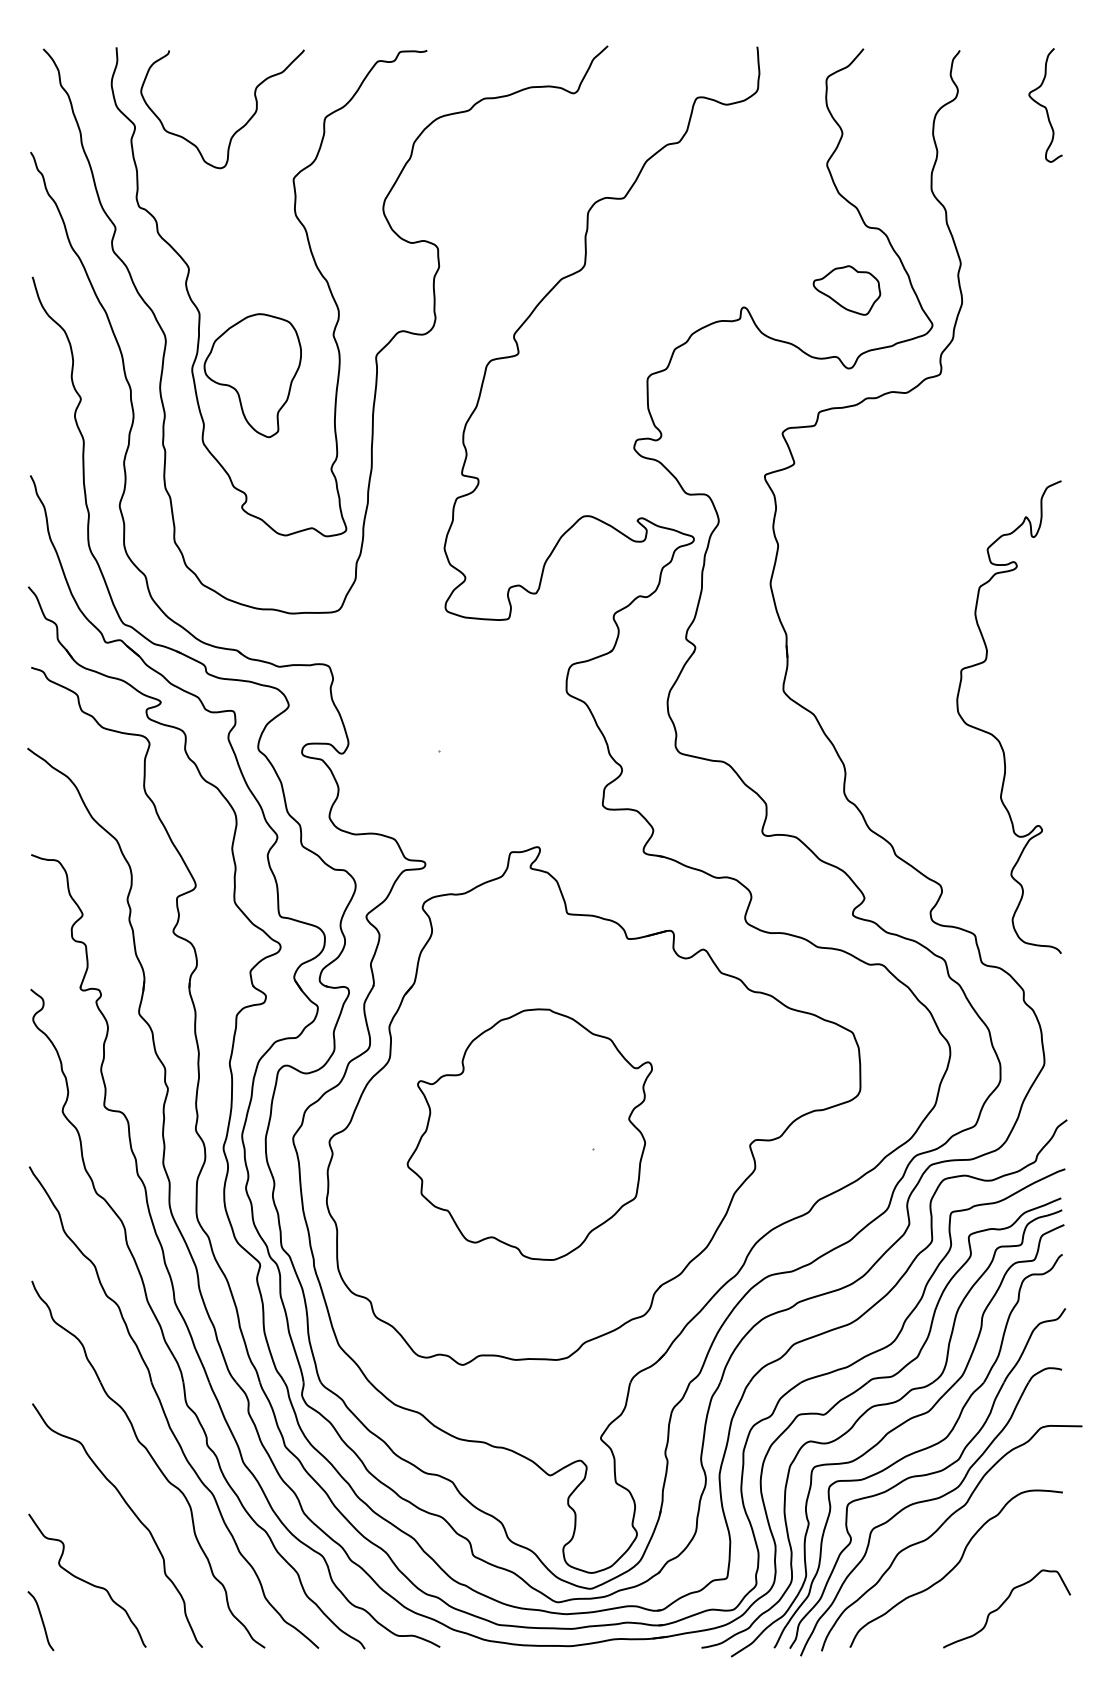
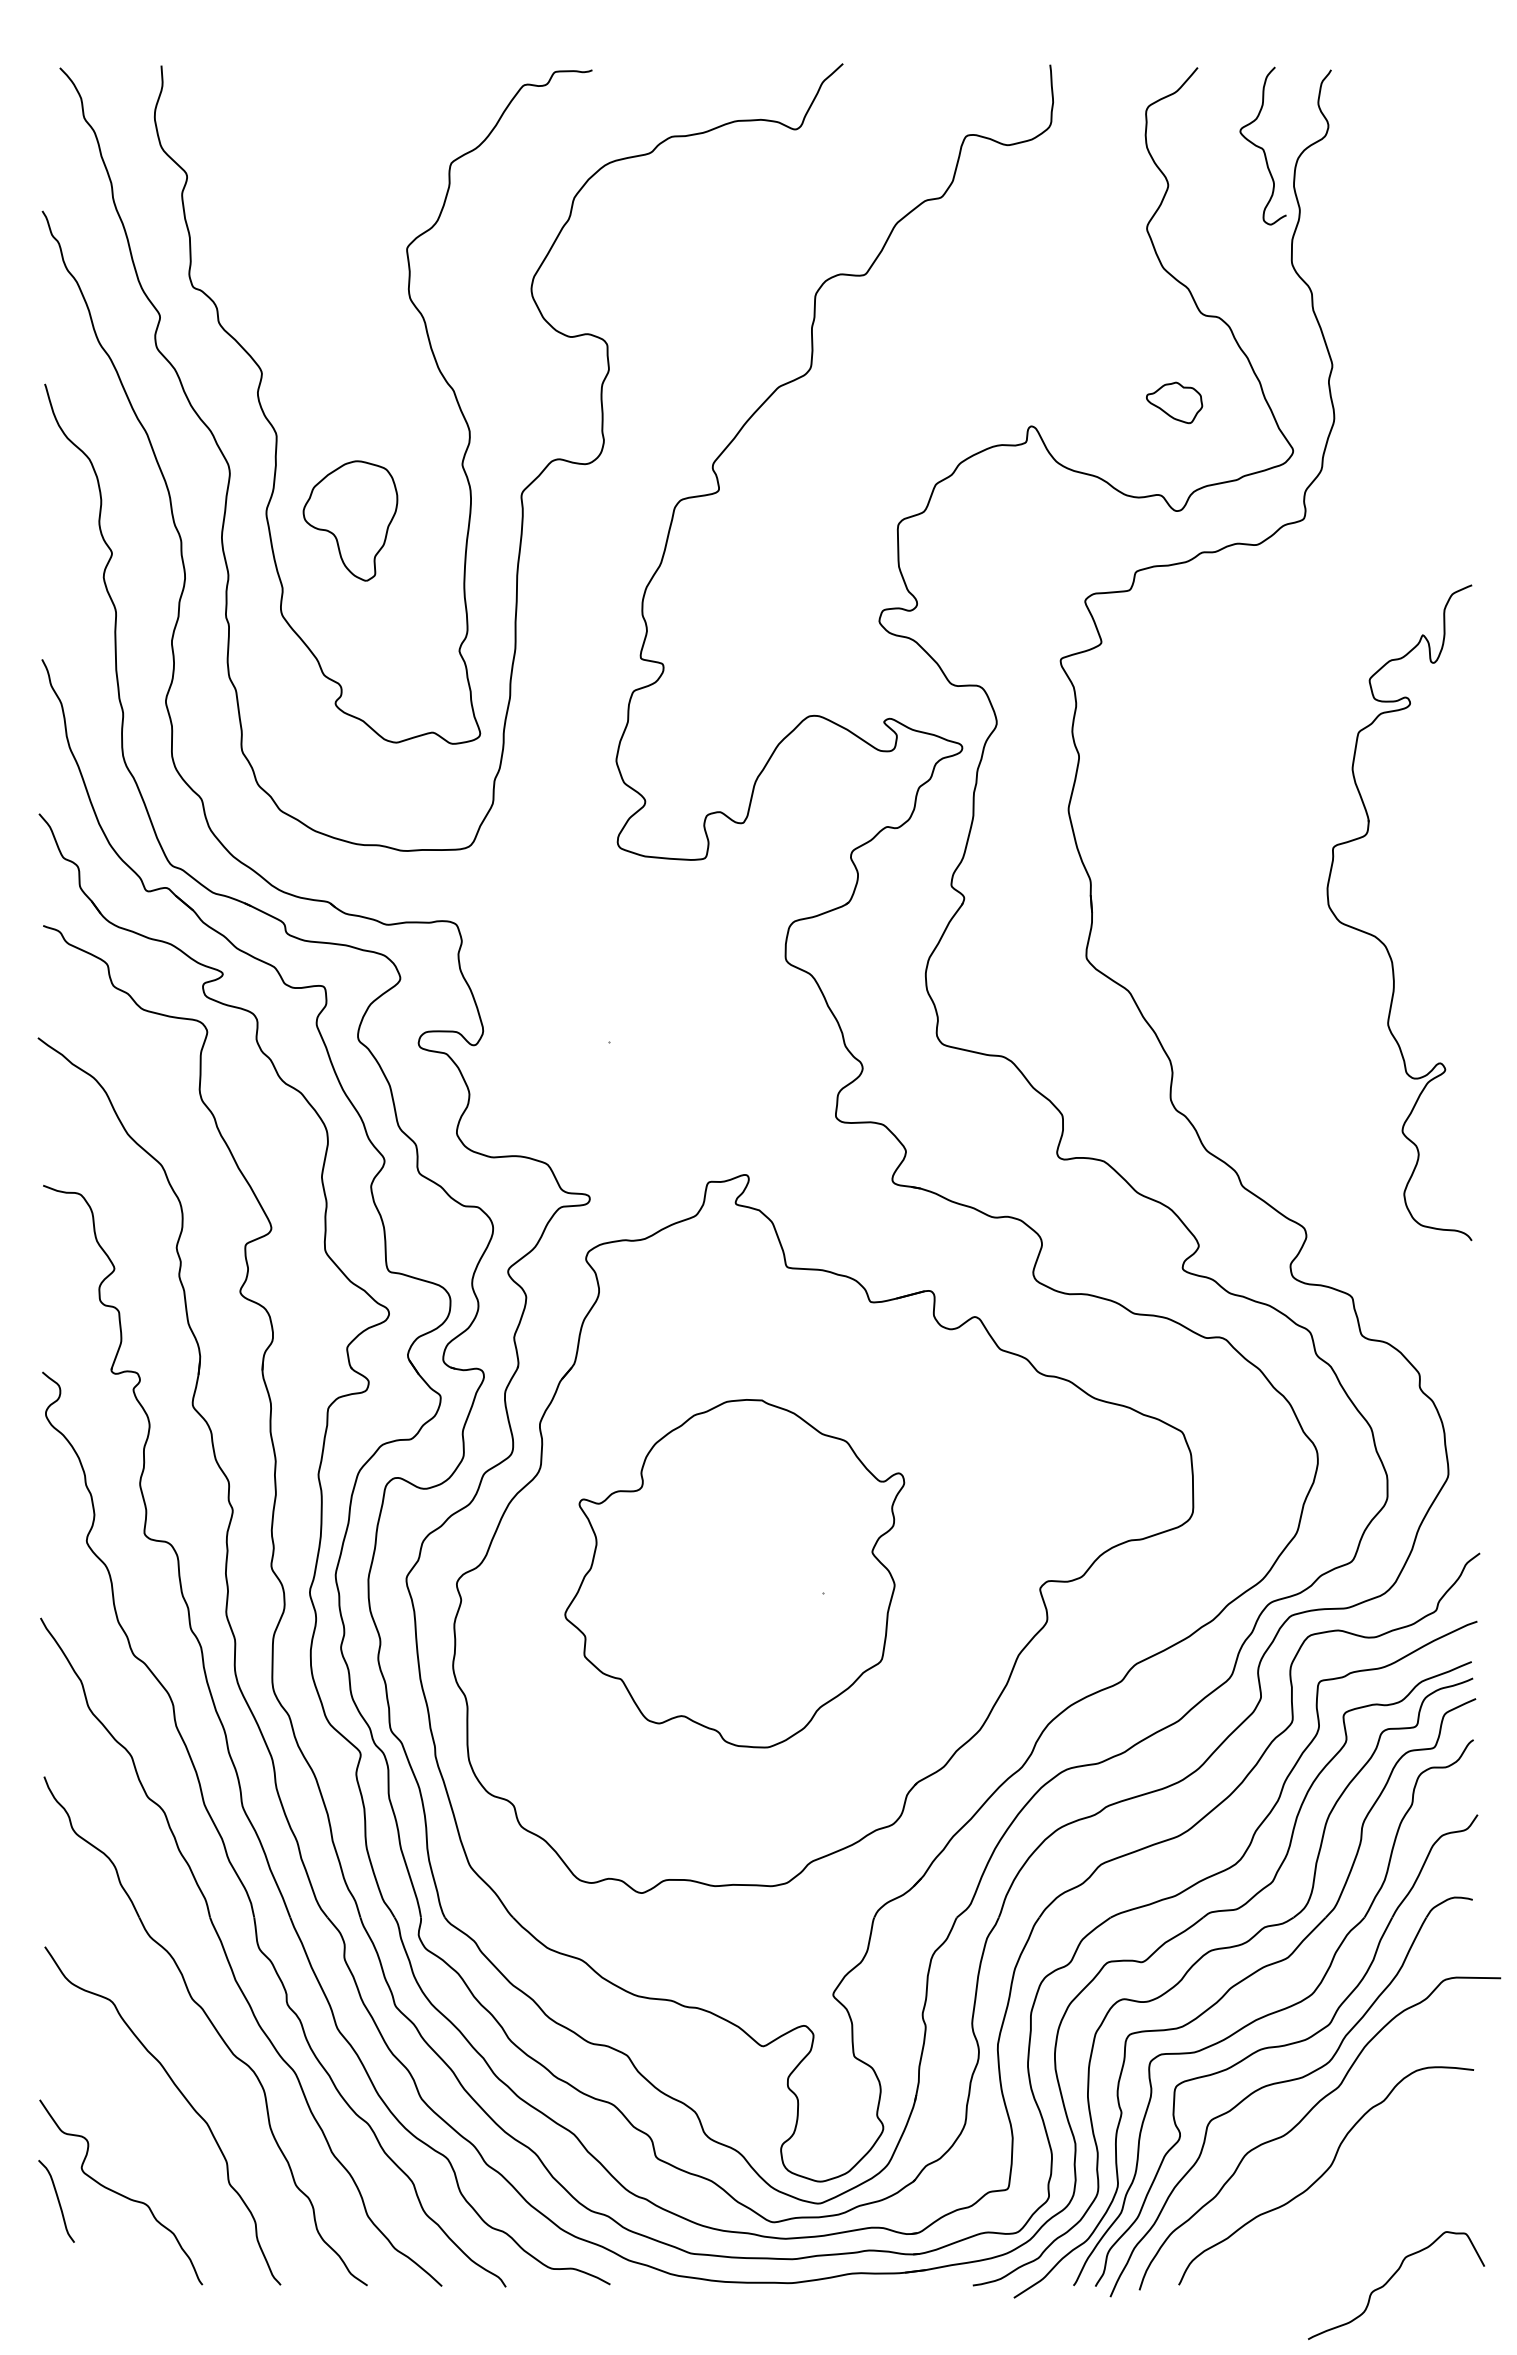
curve: (1045, 106) -> (1262, 147), moved
curve: (238, 129) -> (330, 179), removed
part: (846, 290) -> (1174, 402), size x0.6
part: (252, 375) -> (350, 520), size x0.7
part: (994, 735) -> (1379, 938), moved
curve: (1002, 1605) -> (1390, 2280), moved
curve: (41, 1620) -> (57, 2200), moved

